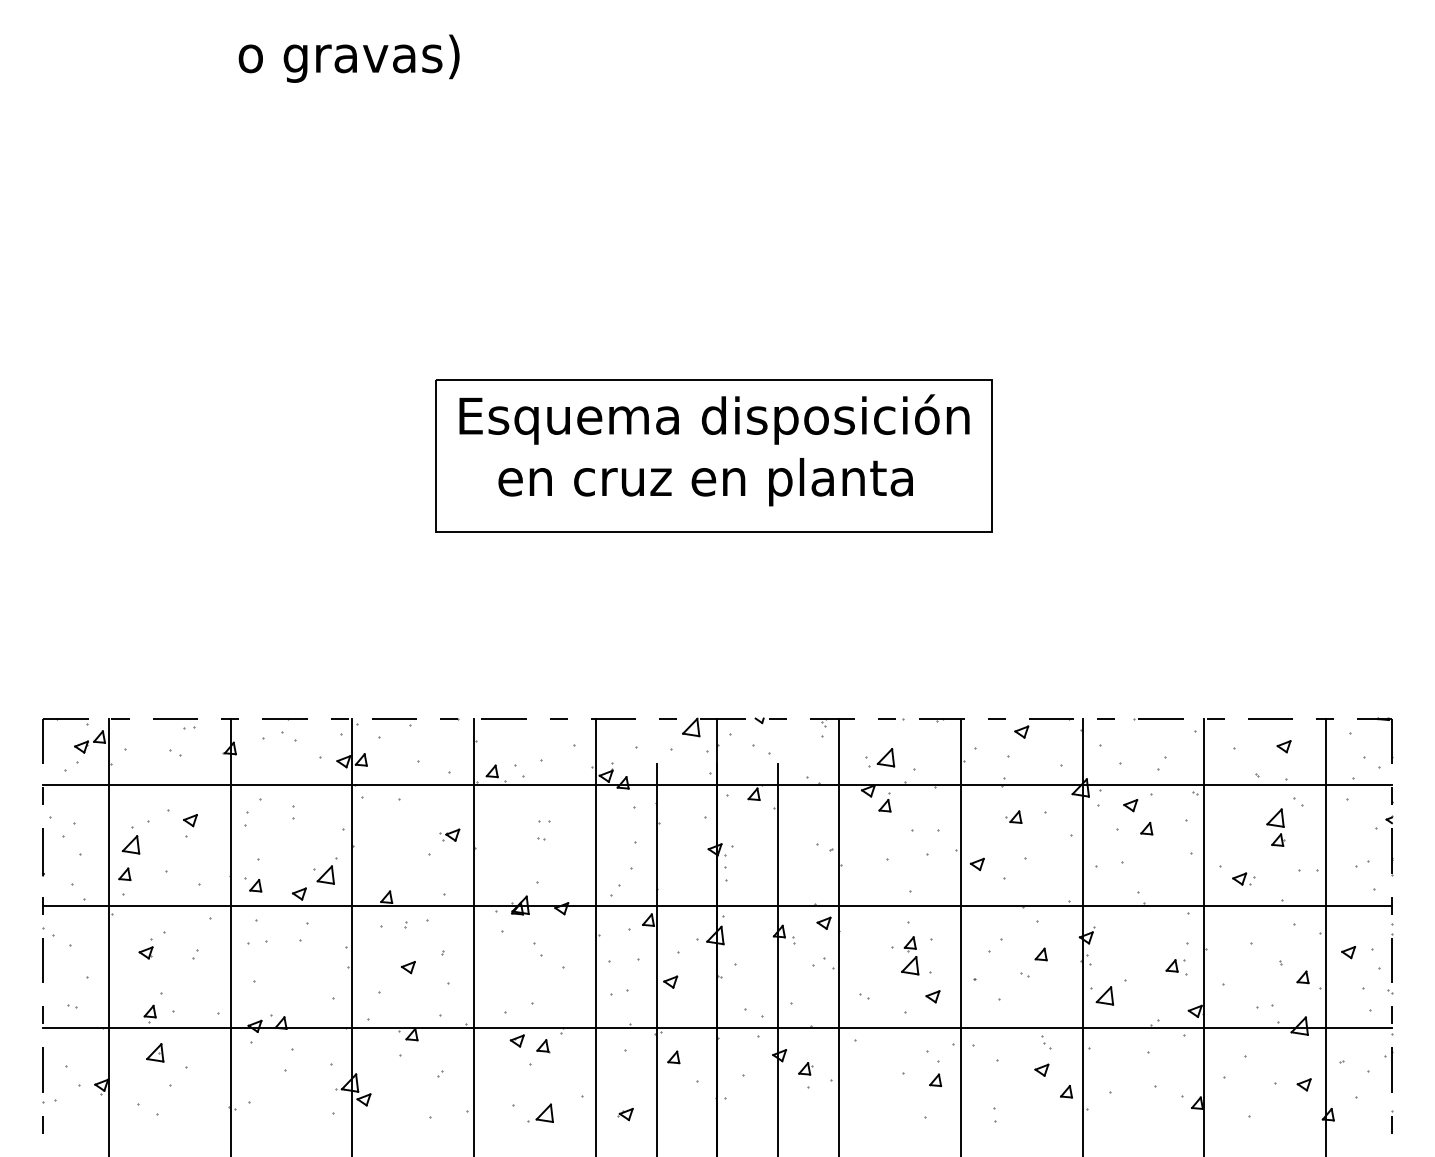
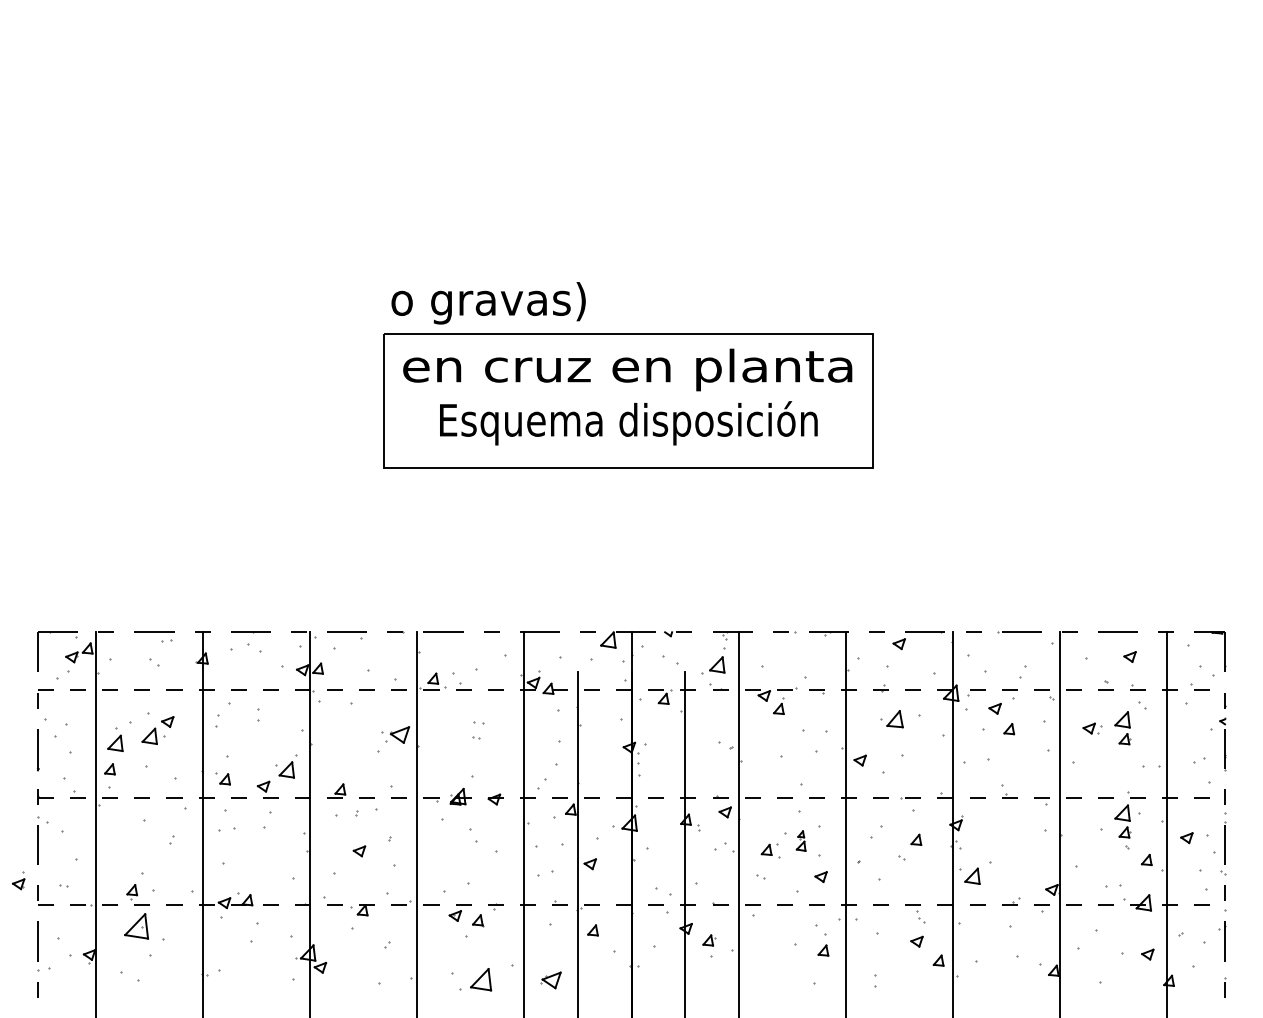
text: (348, 58) -> (488, 303), moved
text: (713, 419) -> (627, 369), Esquema disposición -> en cruz en planta
text: (713, 481) -> (627, 423), en cruz en planta -> Esquema disposición
part: (881, 757) -> (713, 664), moved
line: (718, 784) -> (632, 690), solid -> dashed
part: (1013, 816) -> (891, 718), size x1.6
part: (449, 834) -> (395, 734), size x1.6
part: (169, 836) -> (149, 736), added
part: (1243, 878) -> (1092, 728), moved
line: (718, 906) -> (632, 797), solid -> dashed
part: (1275, 933) -> (1122, 821), added
part: (145, 948) -> (18, 880), moved
part: (910, 955) -> (801, 840), size x0.6
part: (1176, 967) -> (770, 851), moved
line: (718, 1028) -> (632, 905), solid -> dashed
part: (155, 1052) -> (136, 926), size x1.6
part: (540, 1112) -> (475, 978), size x1.4
part: (625, 1114) -> (550, 980), size x1.6

